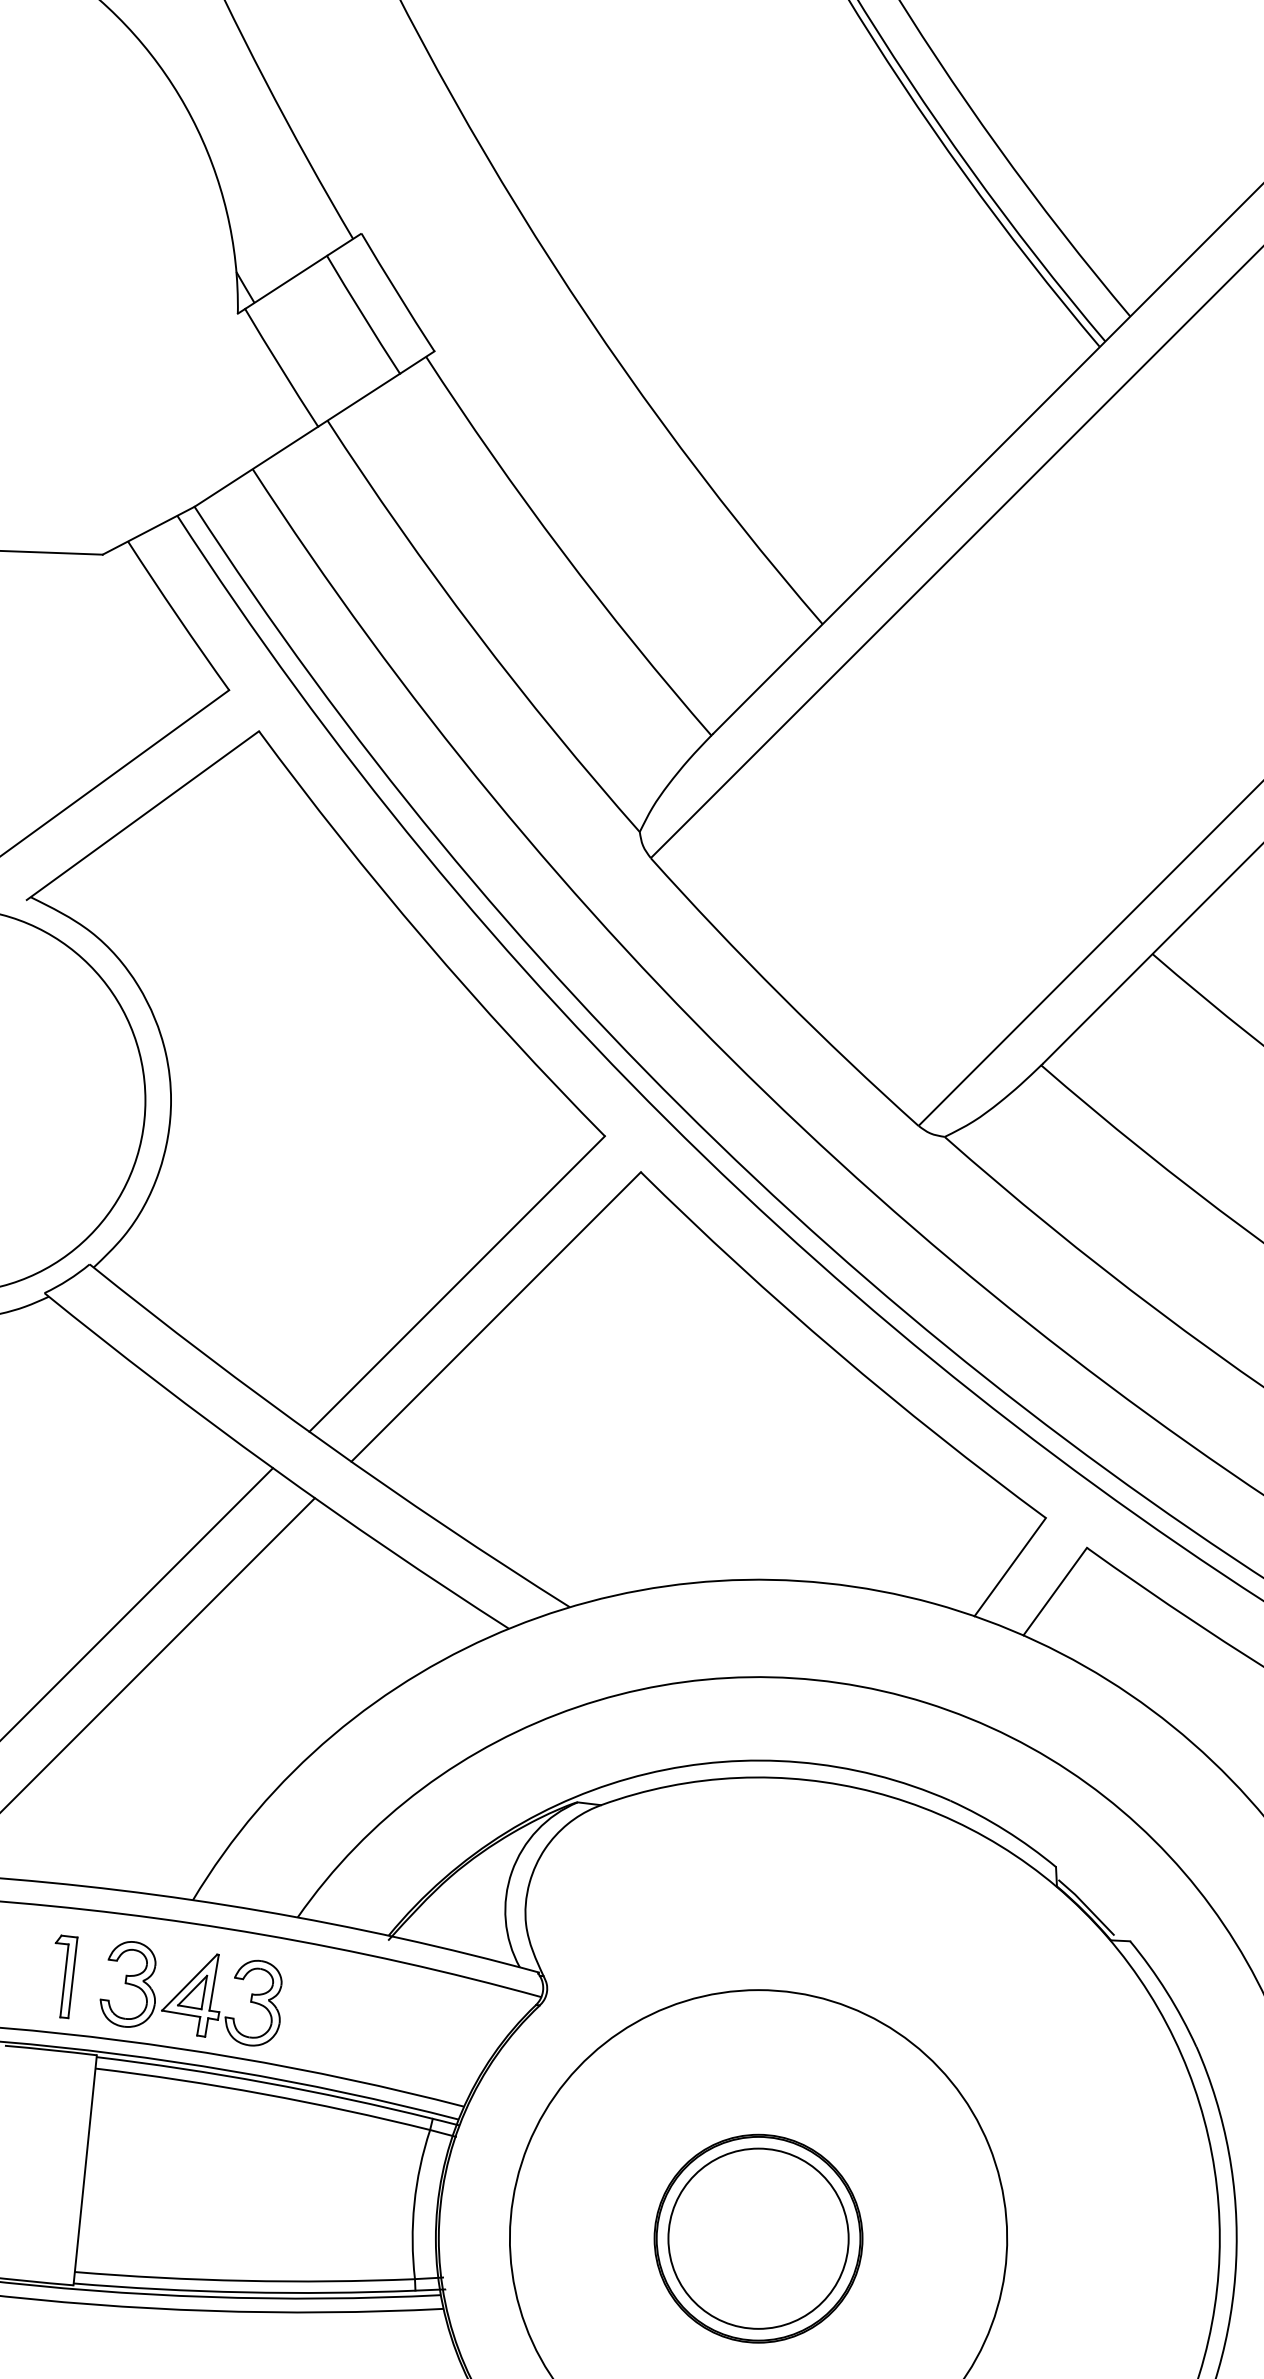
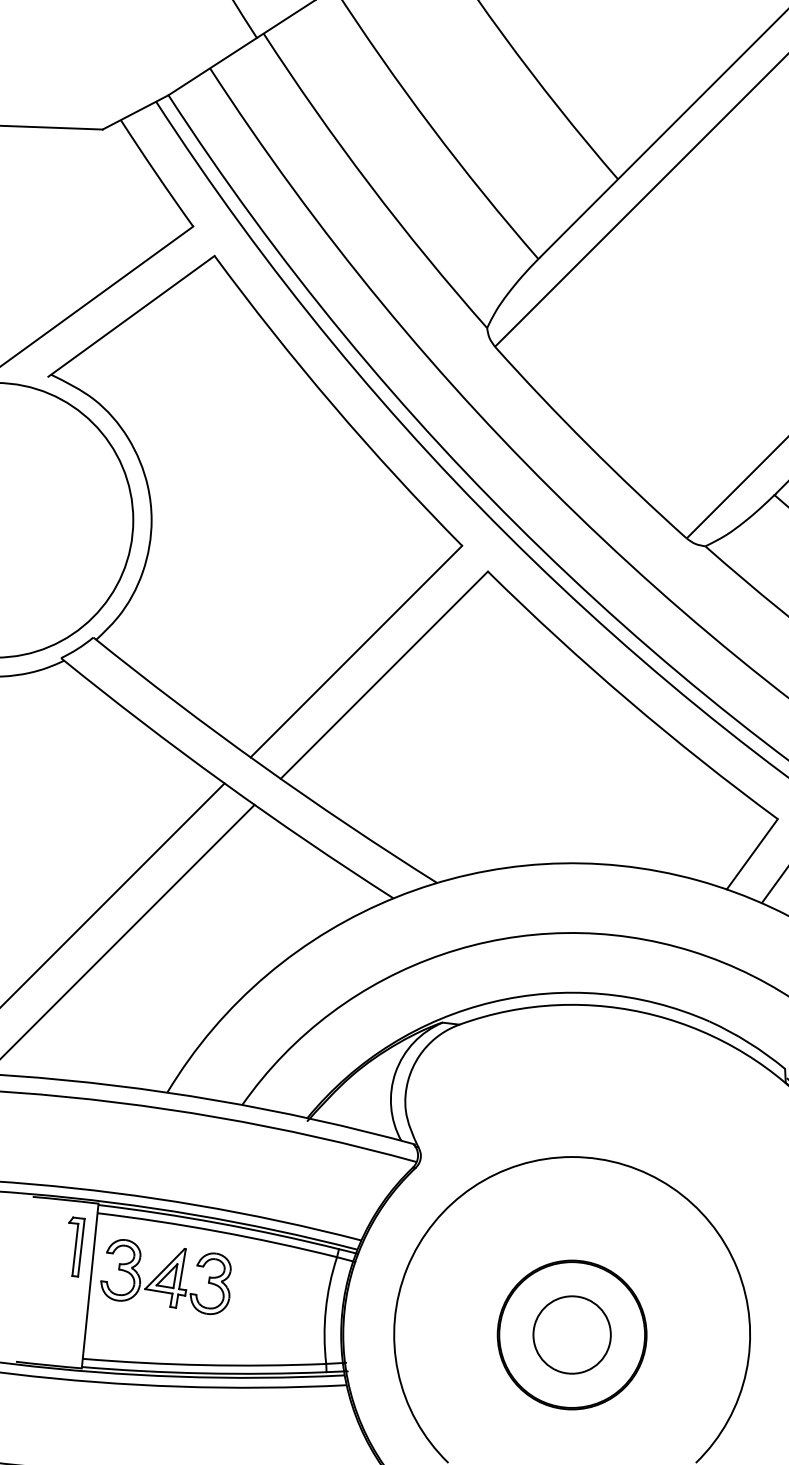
part: (66, 1976) -> (76, 1246), moved
part: (190, 1993) -> (165, 1276), moved
circle: (758, 2238) -> (572, 1334), size x0.6

